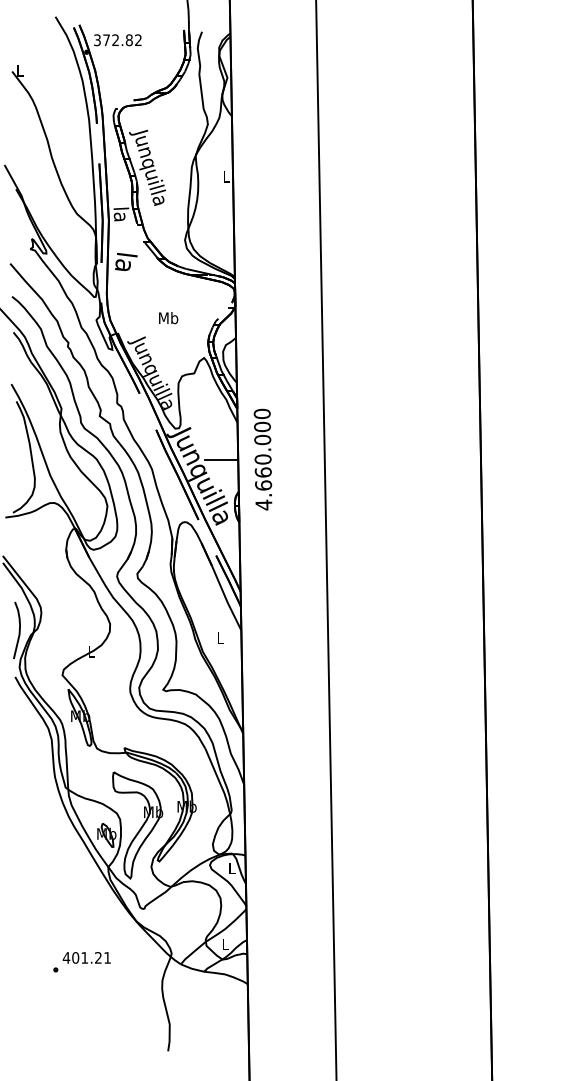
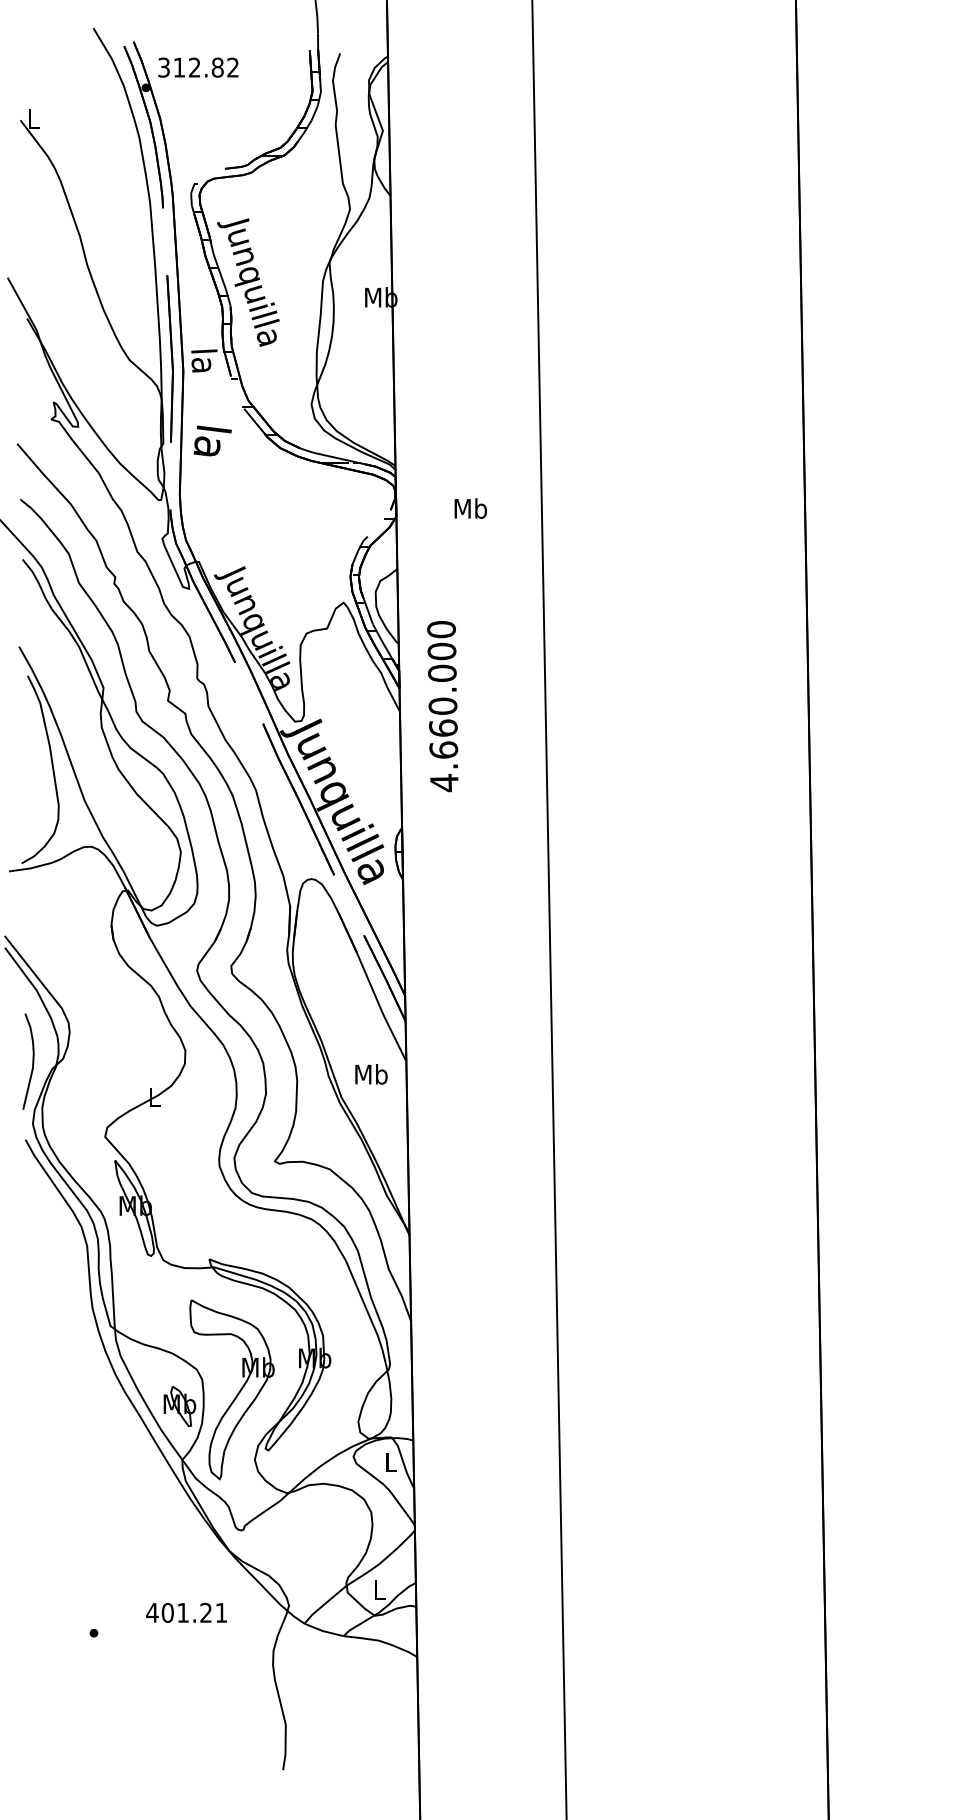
text: (106, 39) -> (179, 66), 372.82 -> 312.82
text: (226, 176) -> (381, 297), L -> Mb
text: (168, 318) -> (470, 509), moved
line: (221, 459) -> (372, 773), removed
text: (262, 459) -> (441, 706), moved
text: (220, 638) -> (371, 1075), L -> Mb
text: (86, 957) -> (186, 1612), moved

